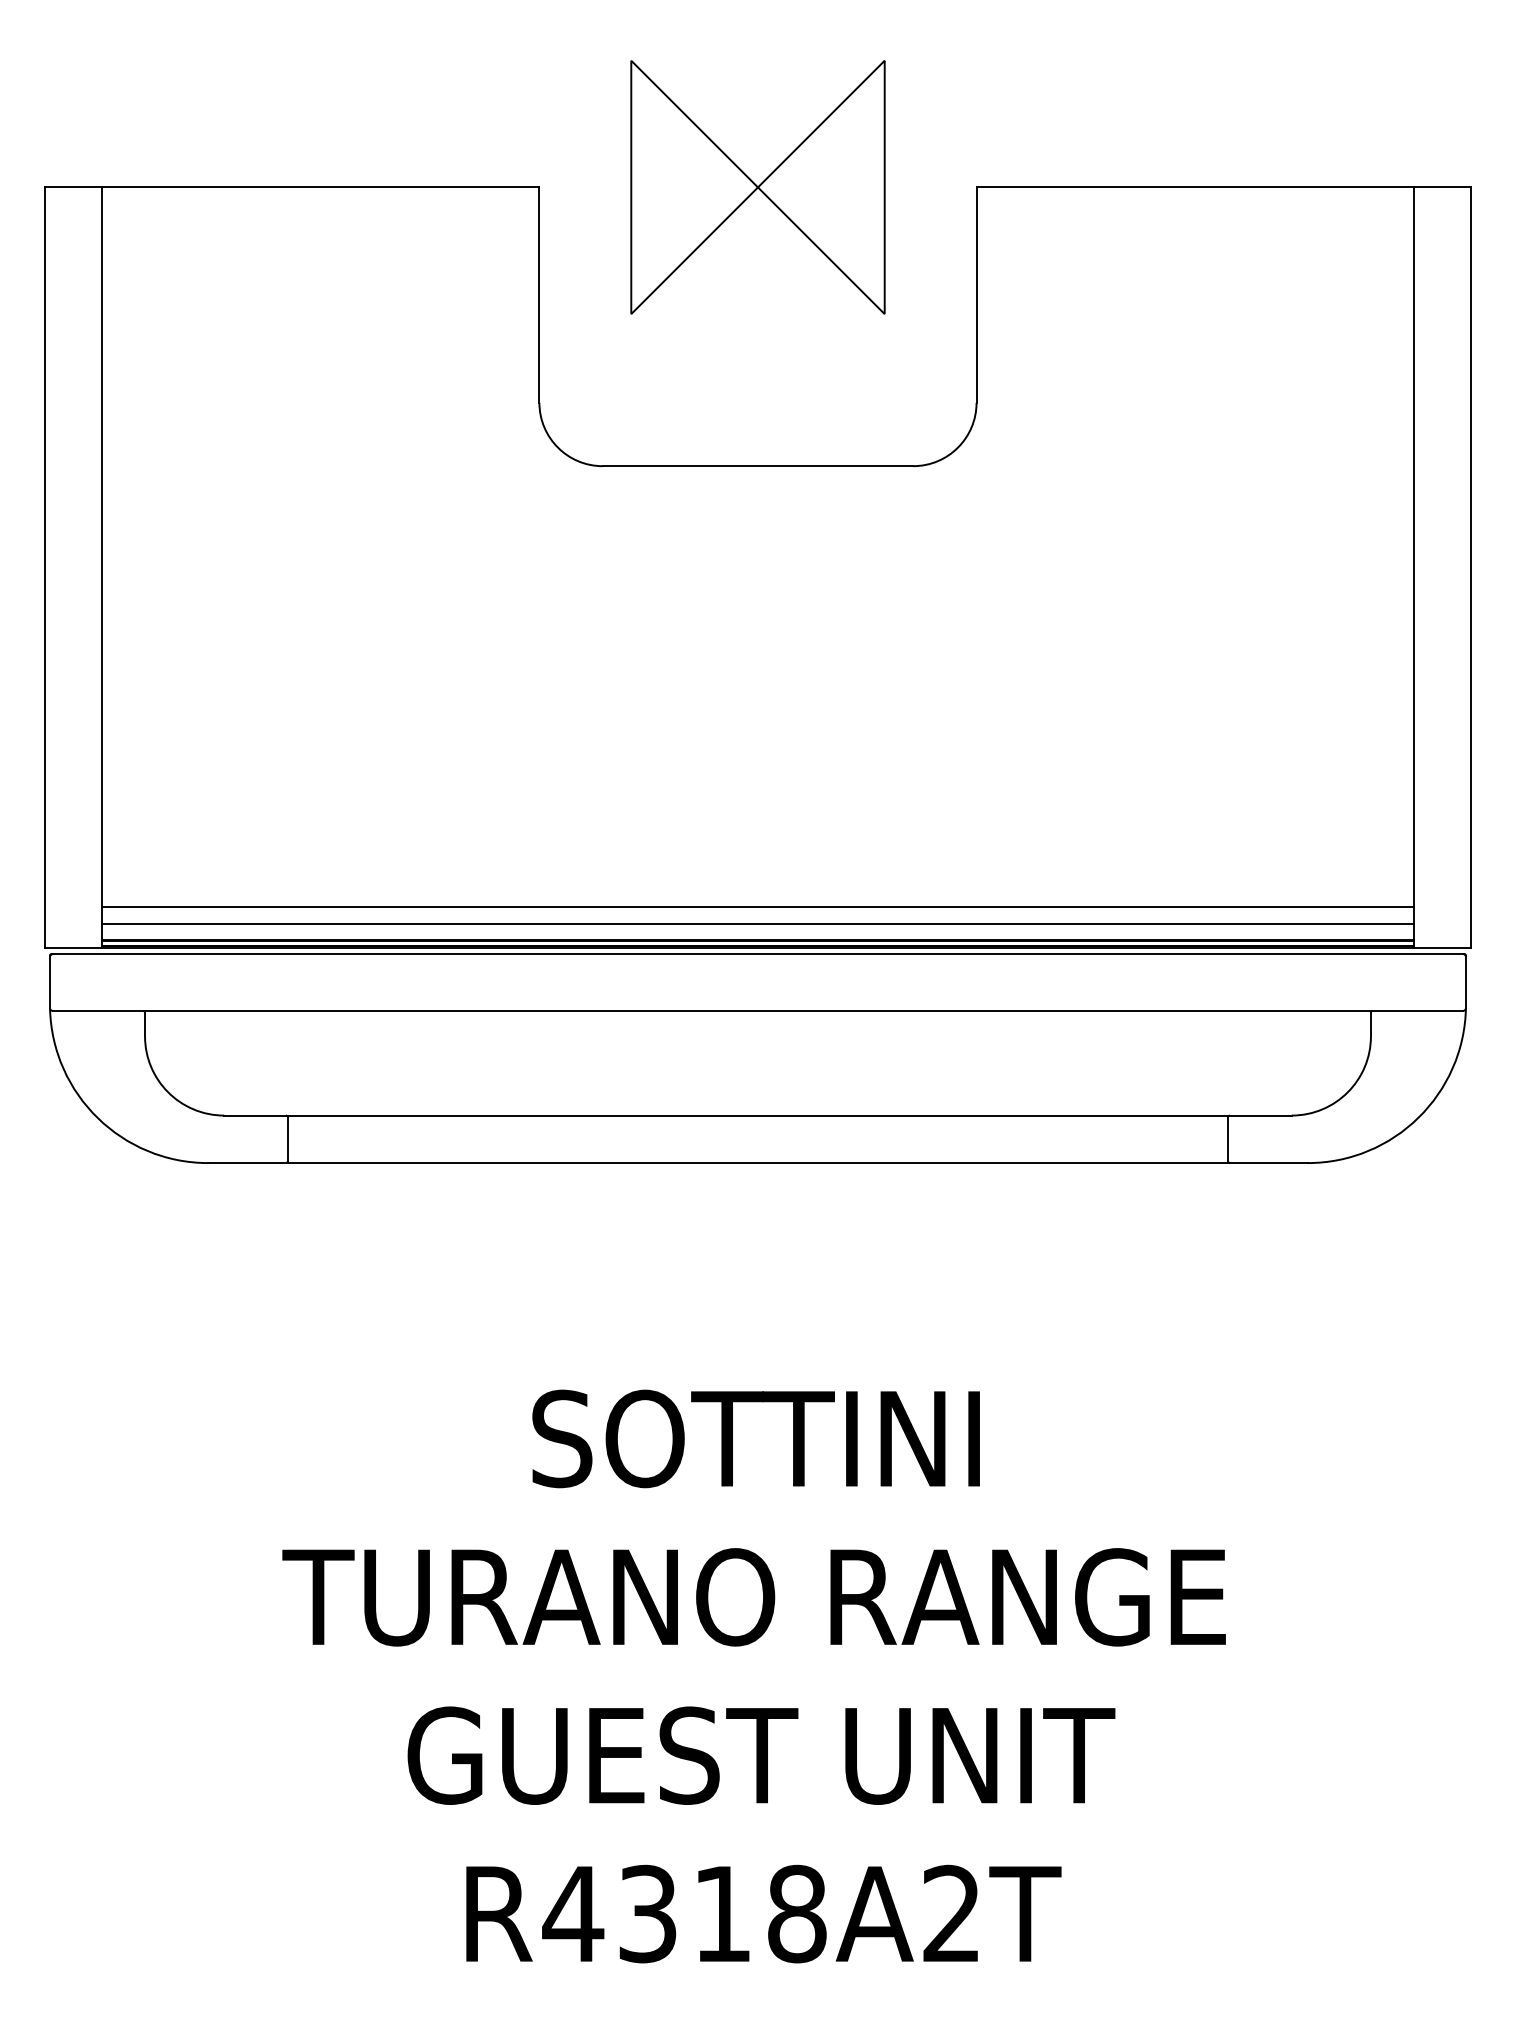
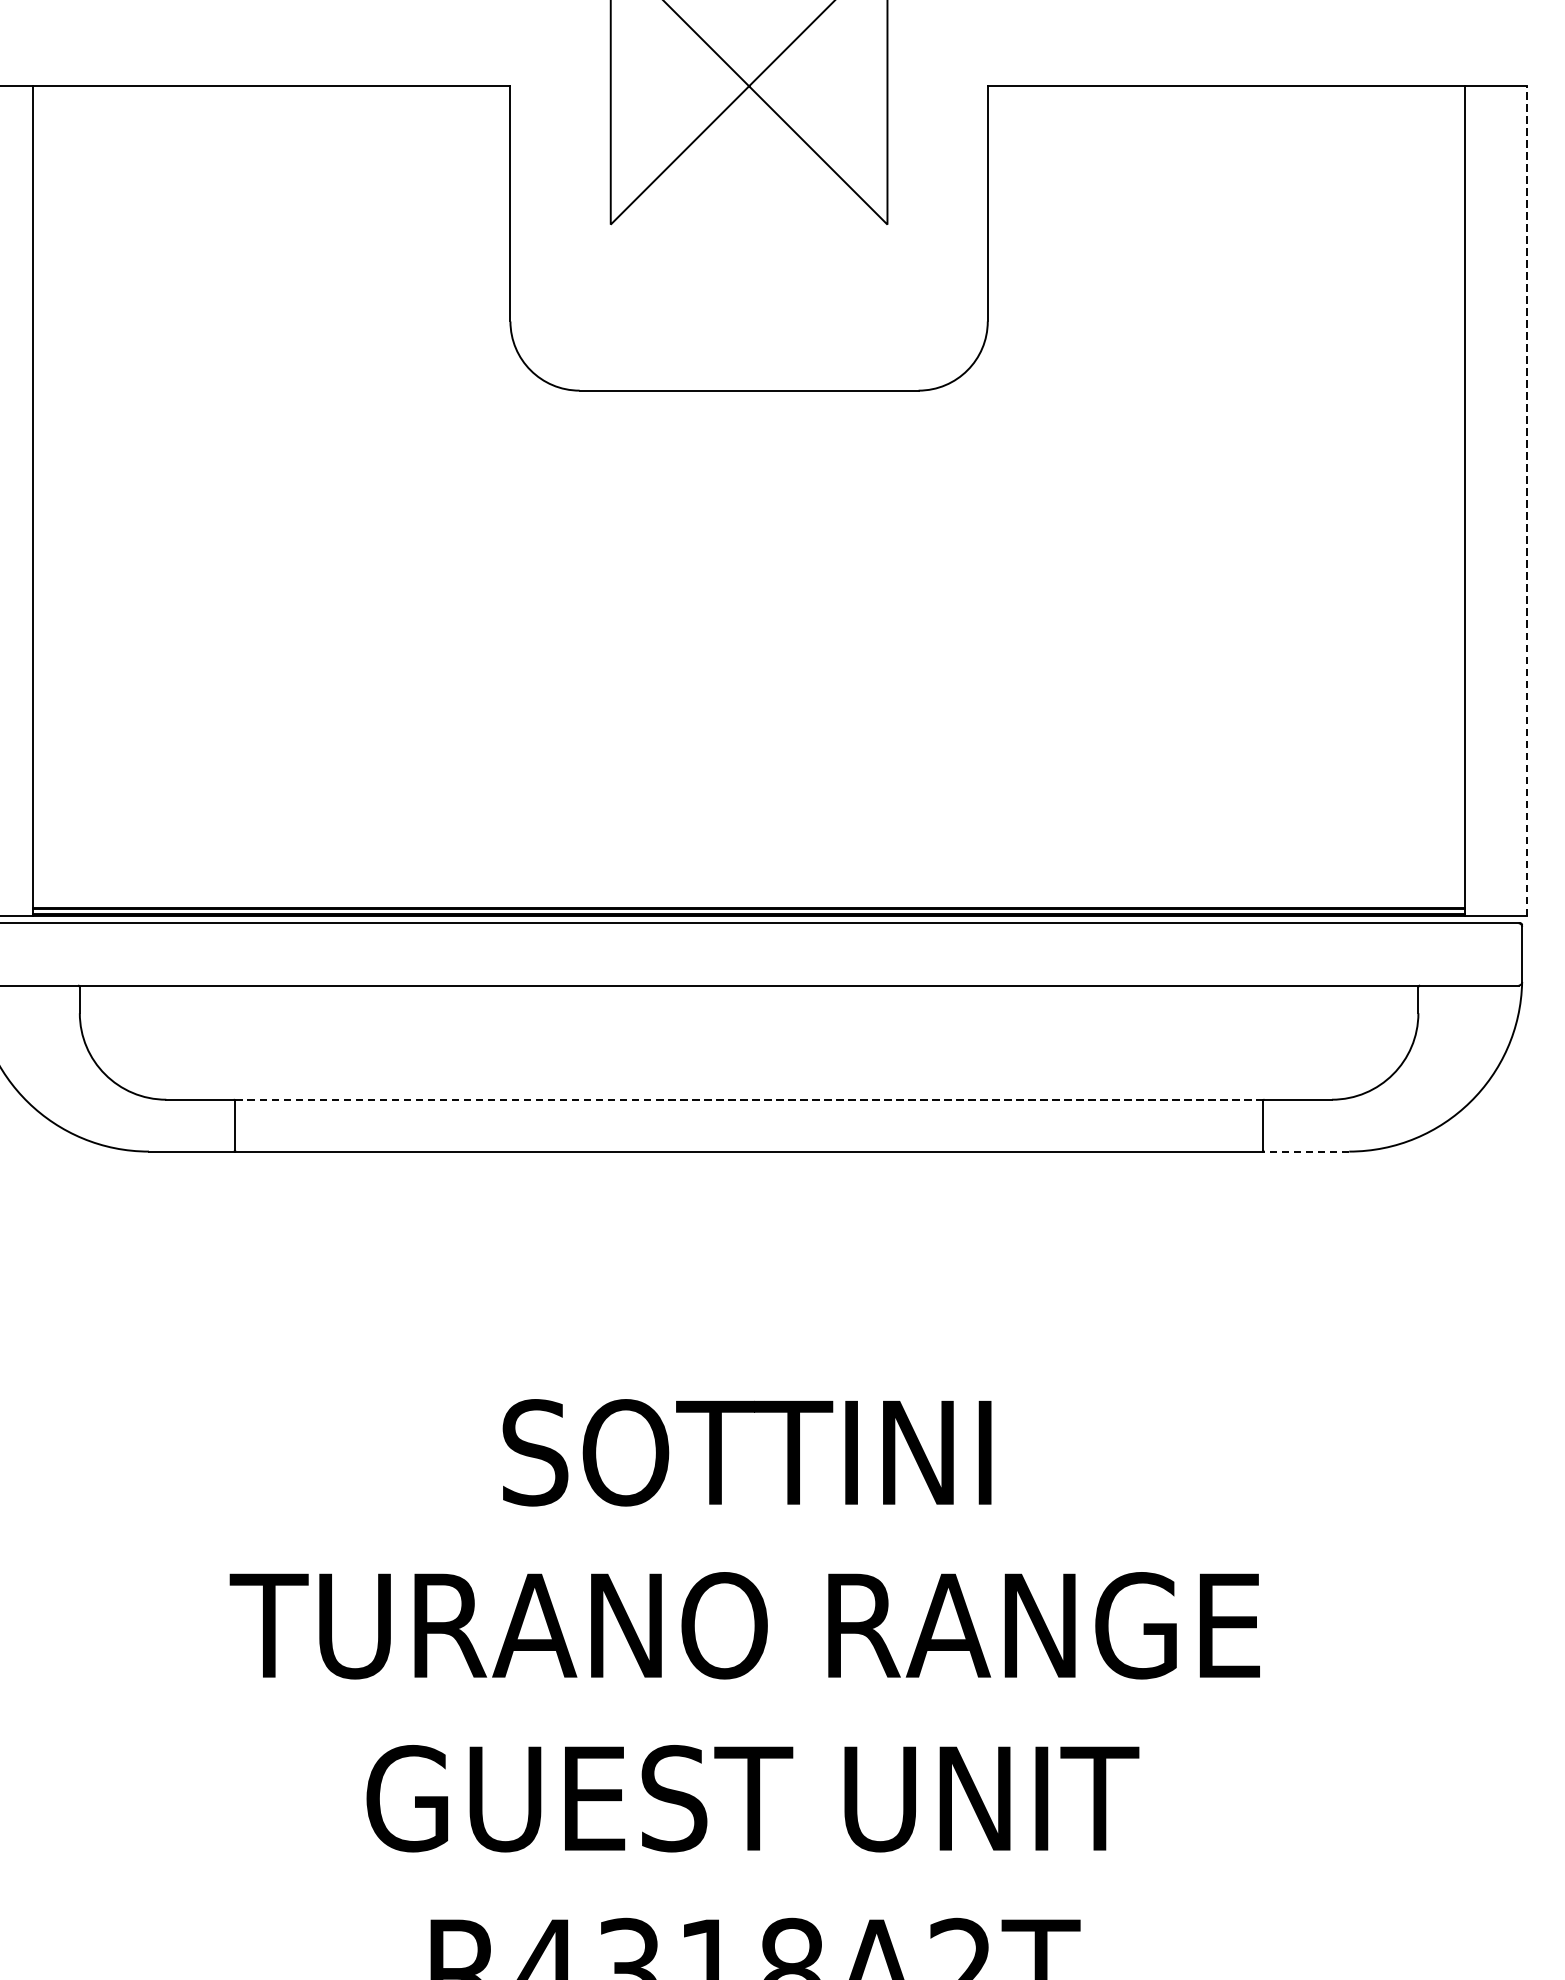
line: (1470, 567) -> (1527, 501), solid -> dashed
line: (757, 907) -> (748, 872), removed
line: (757, 924) -> (748, 891), removed
line: (758, 1115) -> (749, 1099), solid -> dashed
line: (1268, 1163) -> (1306, 1152), solid -> dashed

